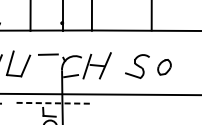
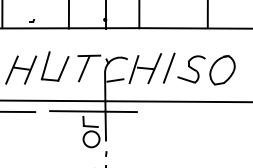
line: (117, 64) -> (168, 67), added
line: (44, 65) -> (84, 68), added
part: (164, 67) -> (222, 70), size x1.67
line: (51, 103) -> (93, 111), dashed -> solid

